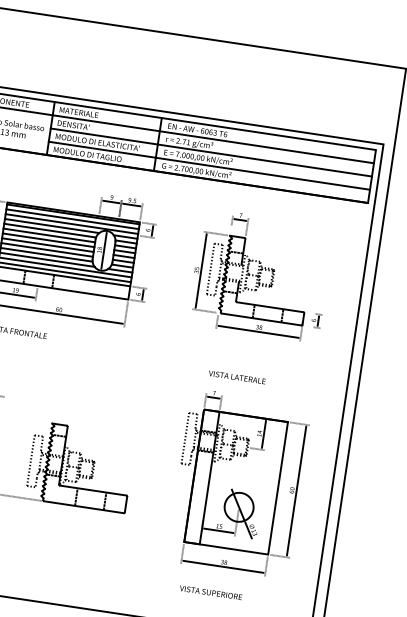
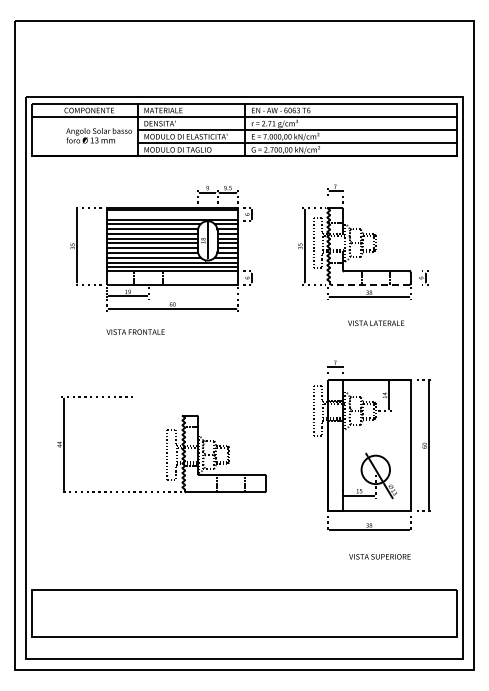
line: (72, 218) -> (172, 214), removed
line: (260, 319) -> (369, 284), solid -> dashed
text: (237, 376) -> (376, 322), moved
text: (210, 592) -> (379, 556), moved

